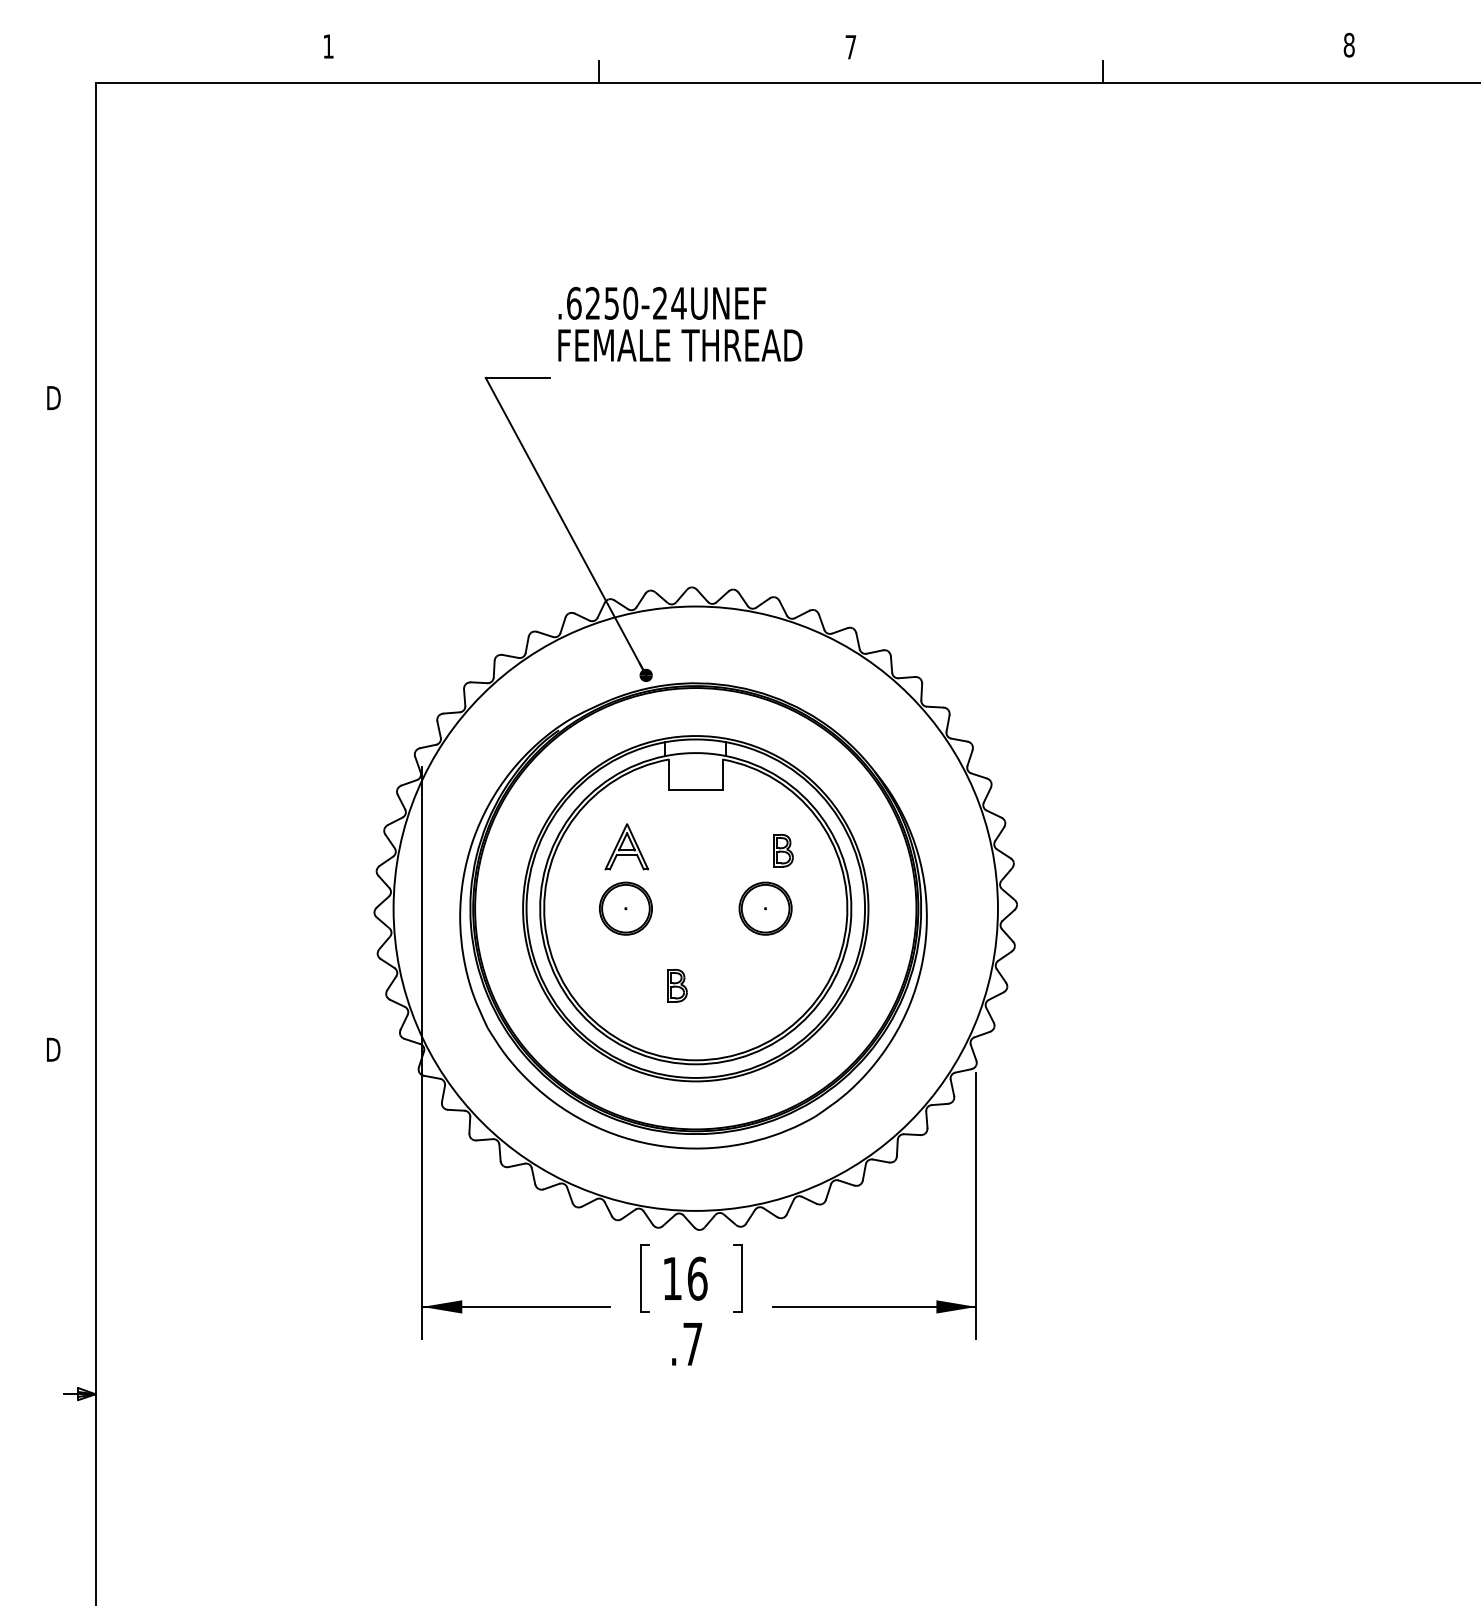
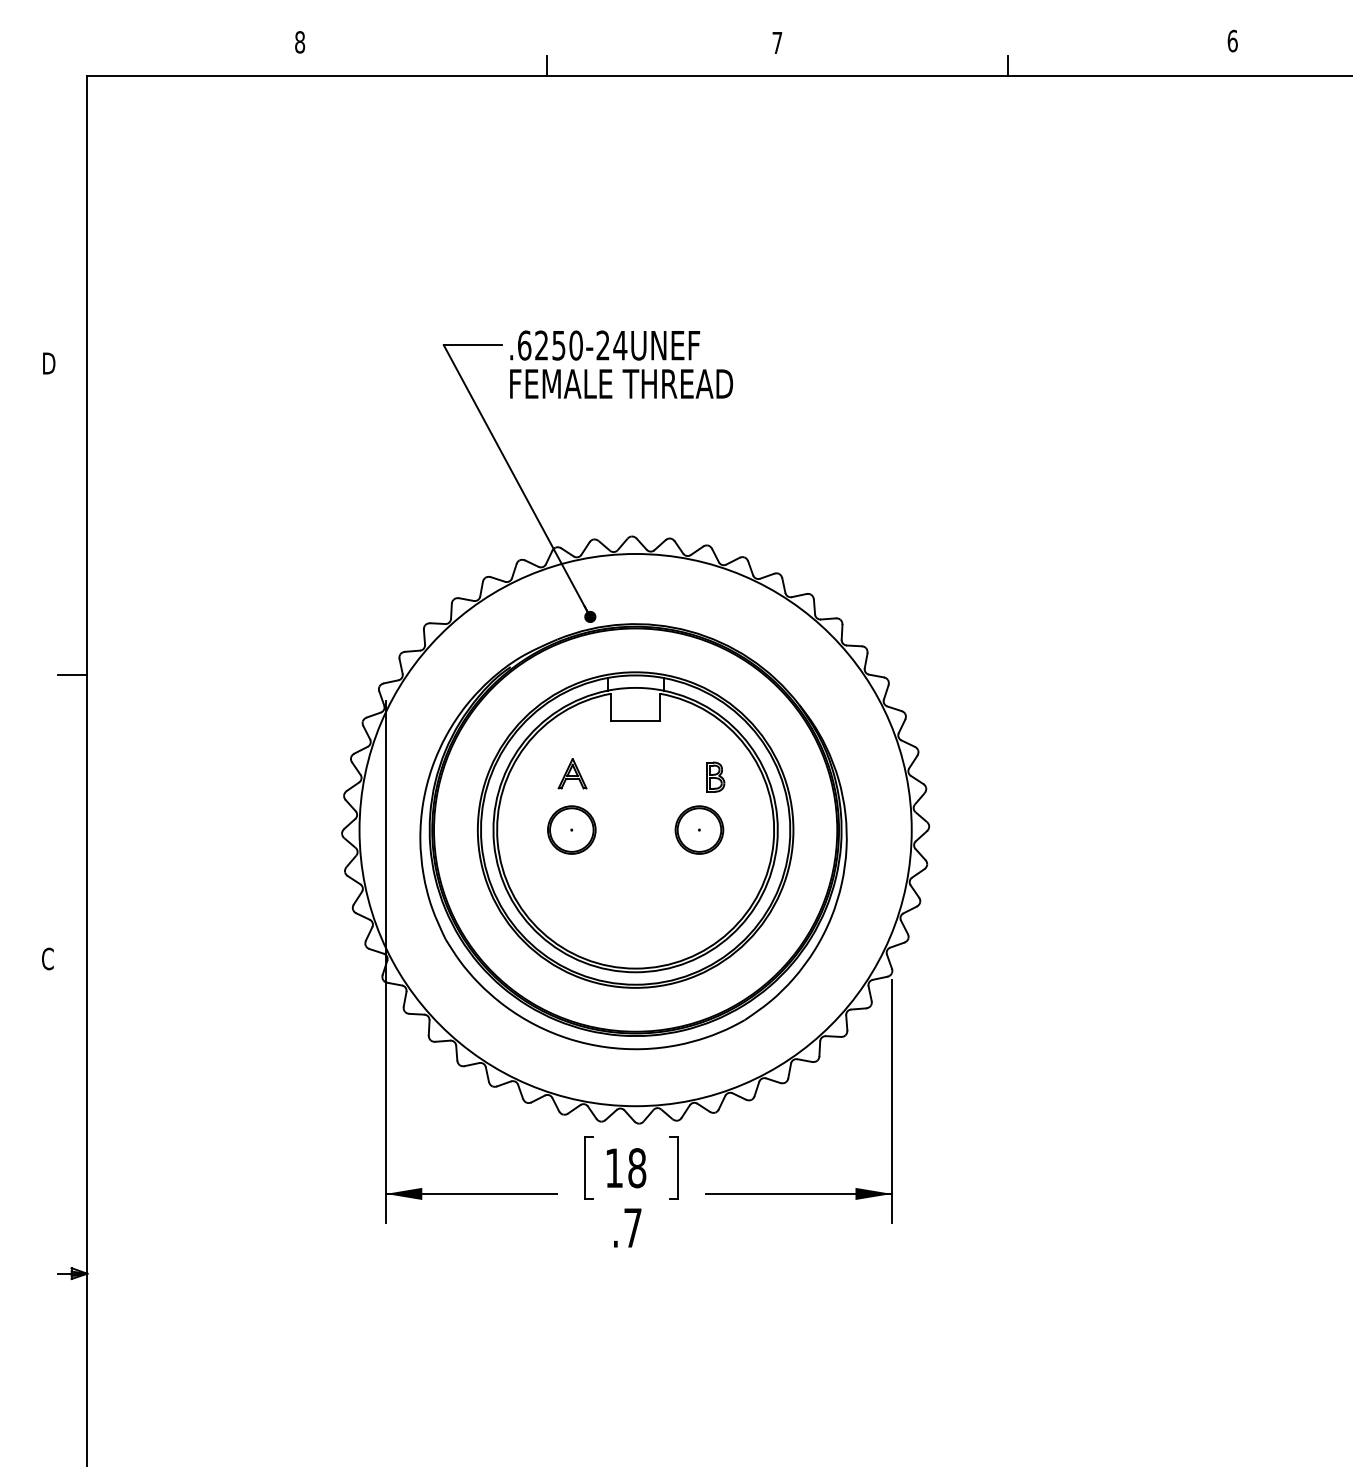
text: (1348, 44) -> (1232, 40), 8 -> 6
text: (328, 46) -> (300, 42), 1 -> 8
text: (680, 324) -> (621, 364), moved
line: (79, 738) -> (72, 674), added
part: (626, 847) -> (572, 774), size x0.71
part: (677, 985) -> (618, 900), removed
text: (53, 1049) -> (48, 958), D -> C
text: (697, 1278) -> (637, 1167), 16 -> 18

